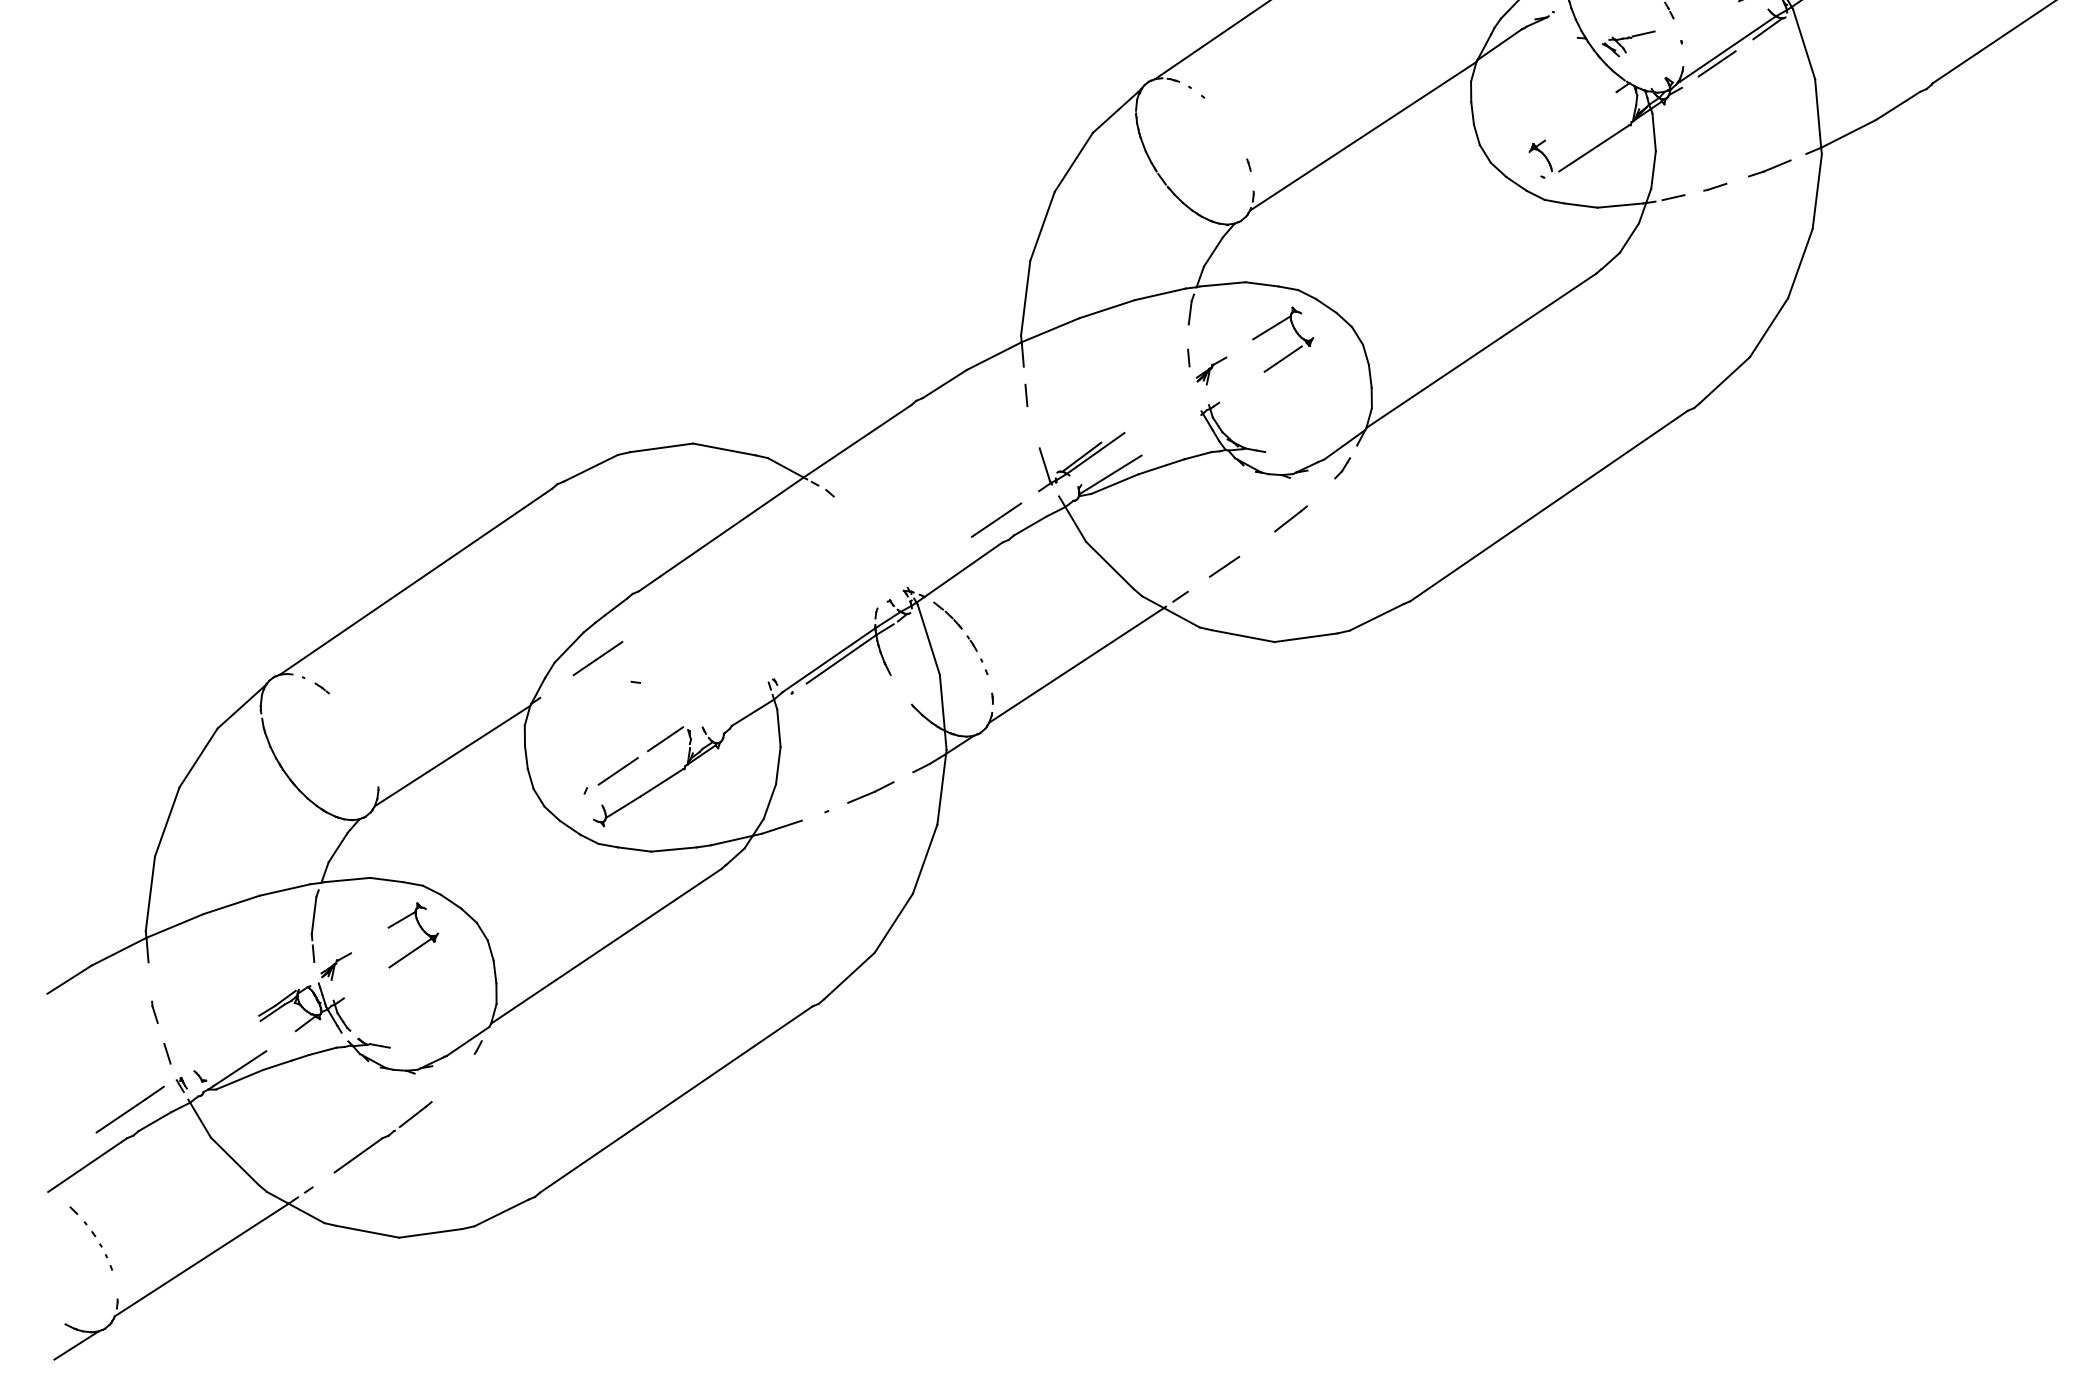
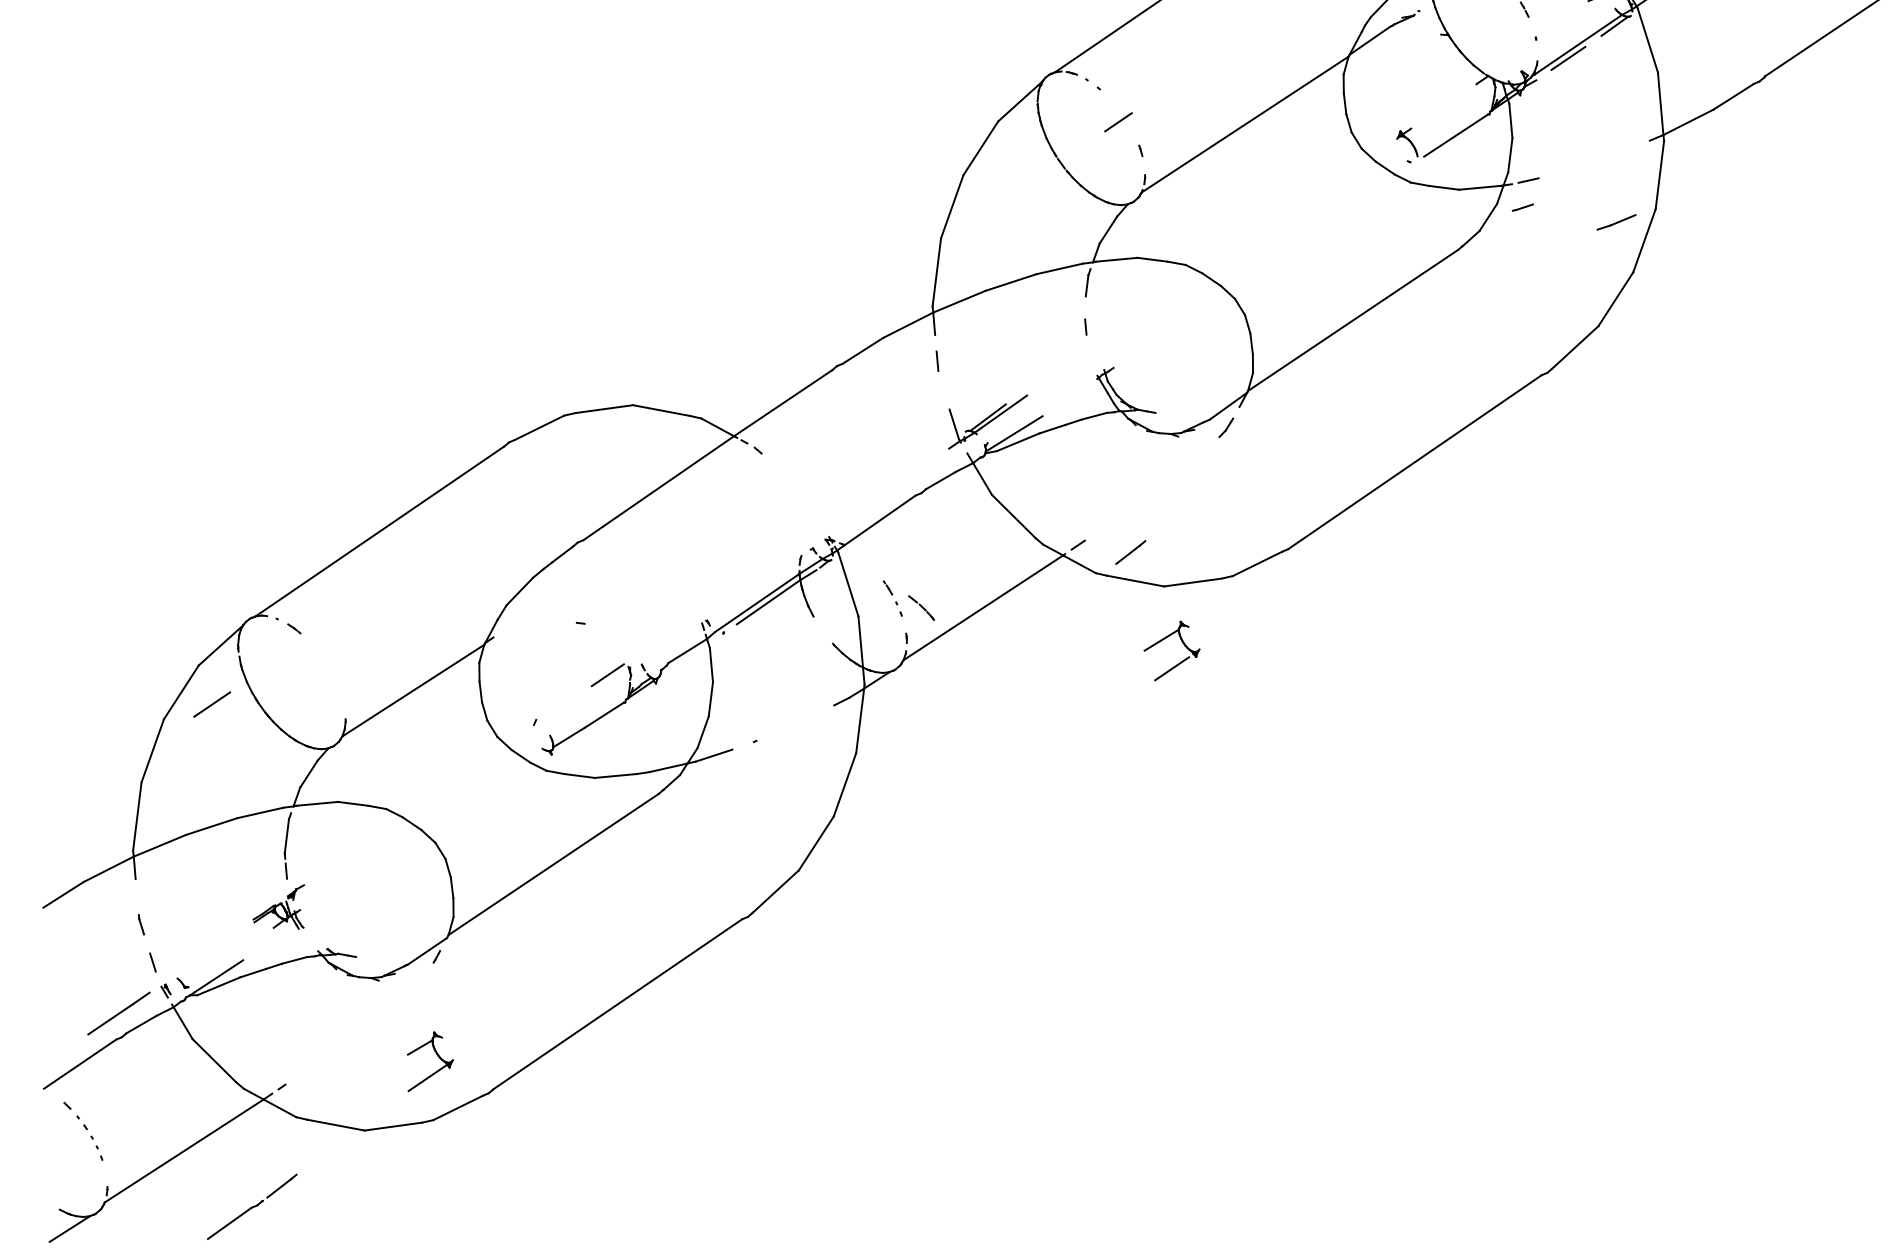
part: (1628, 43) -> (1487, 39), removed
line: (1769, 168) -> (1616, 222), moved
line: (1715, 186) -> (1523, 206), moved
part: (1295, 332) -> (1183, 644), moved
part: (1211, 370) -> (1106, 338), removed
line: (1290, 518) -> (1130, 552), moved
line: (996, 519) -> (910, 474), removed
line: (1224, 566) -> (1118, 121), moved
part: (947, 615) -> (921, 607), moved
line: (597, 658) -> (545, 601), removed
line: (617, 771) -> (211, 704), moved
line: (870, 792) -> (795, 723), removed
part: (420, 928) -> (437, 1055), moved
part: (305, 992) -> (279, 906), size x0.6
part: (382, 1137) -> (251, 1207), moved

